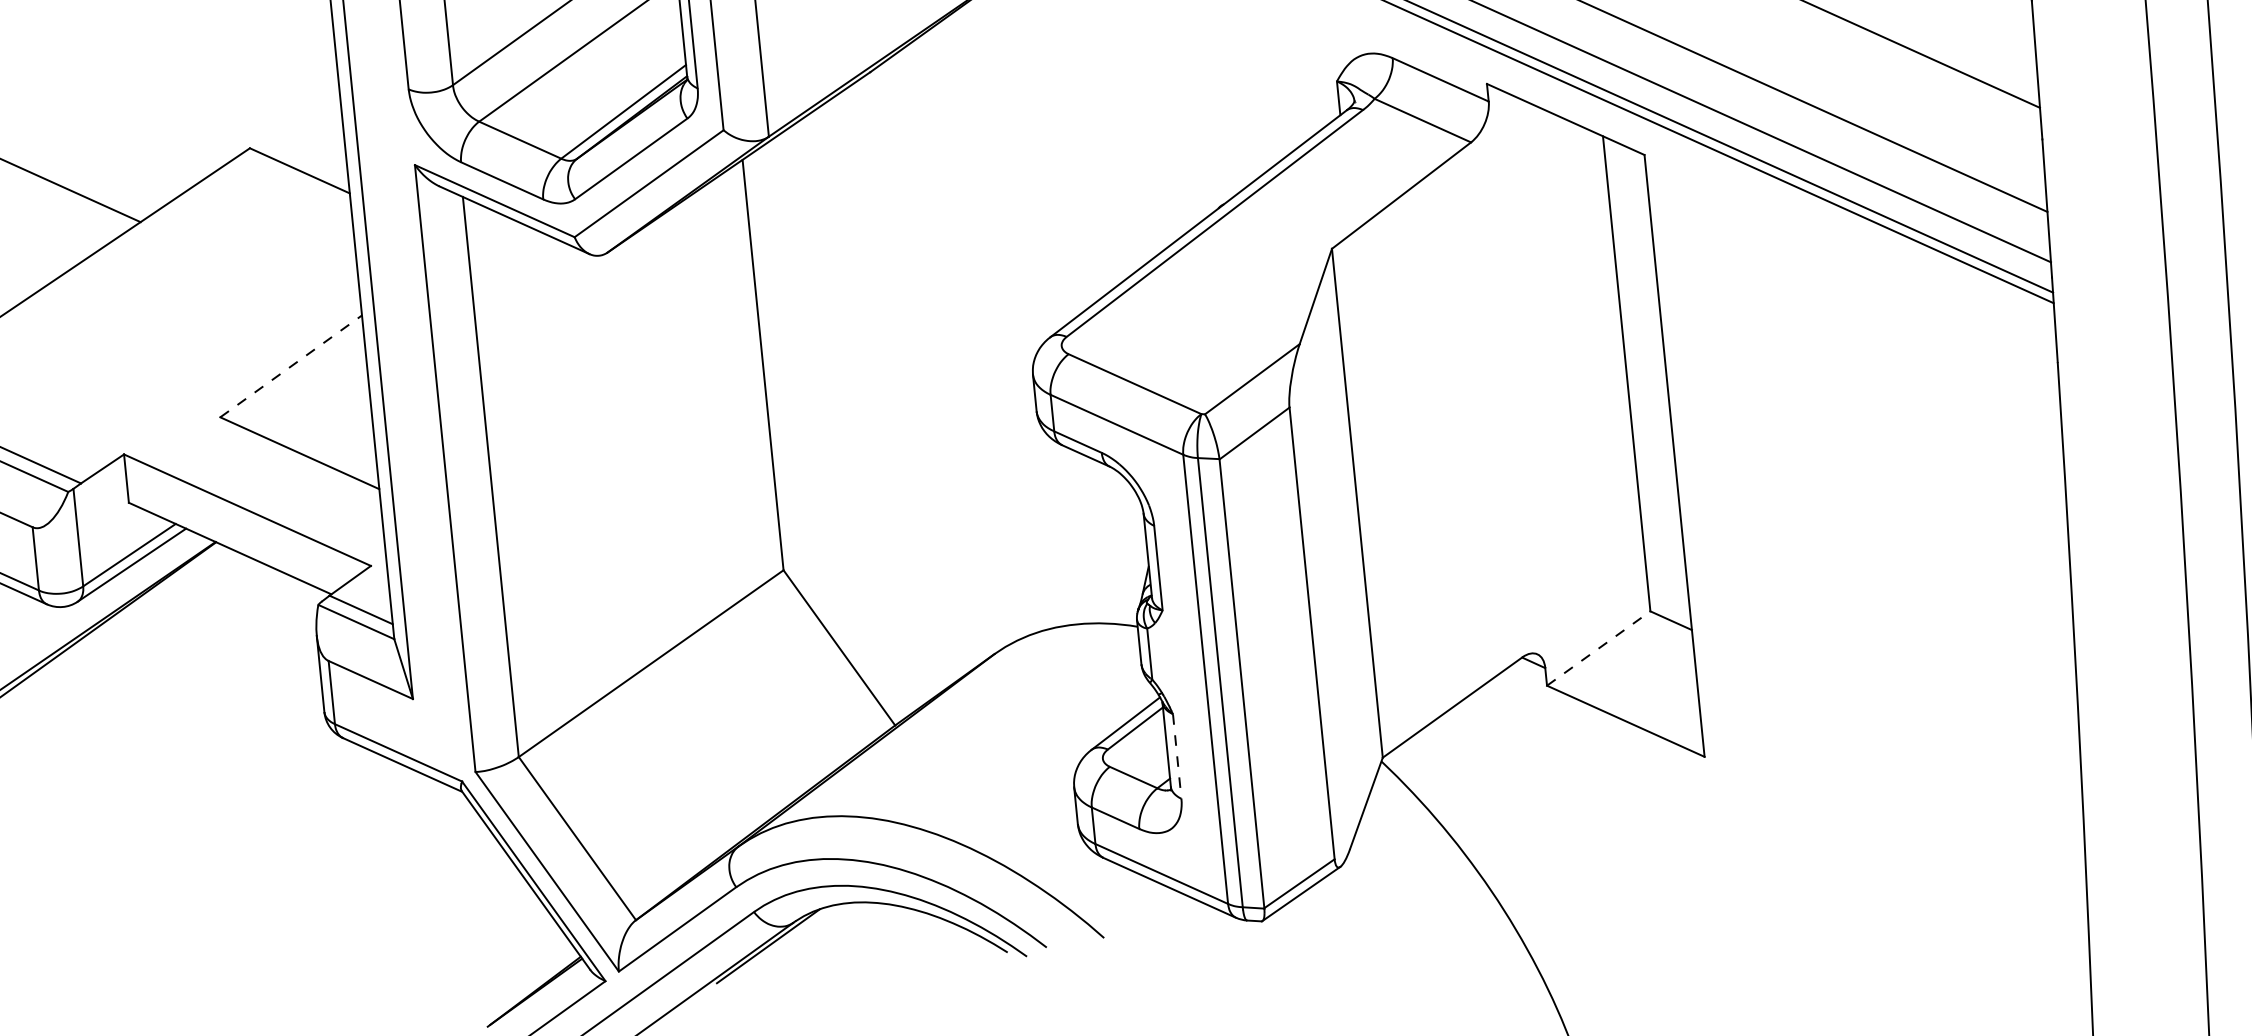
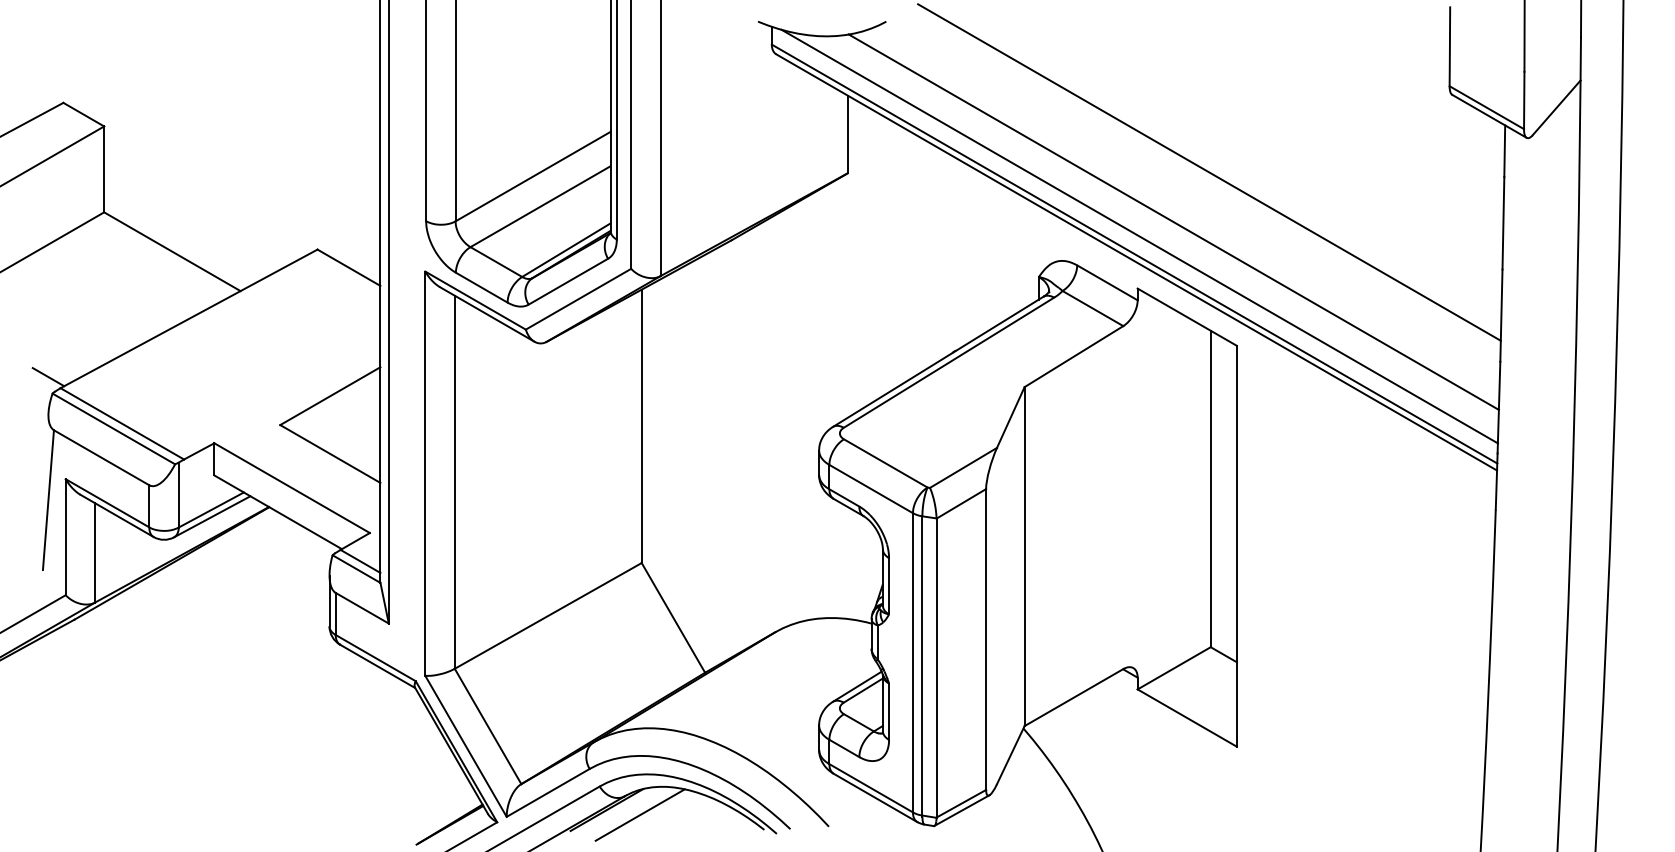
line: (291, 366) -> (330, 396), dashed -> solid
line: (1599, 648) -> (1174, 668), dashed -> solid
line: (1177, 757) -> (889, 712), dashed -> solid
line: (817, 948) -> (639, 814), added

